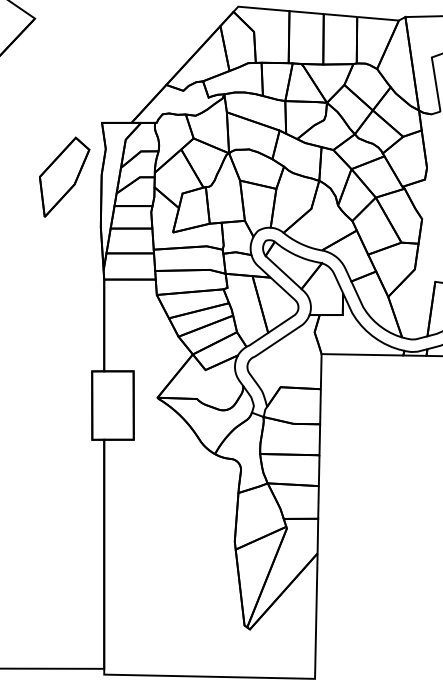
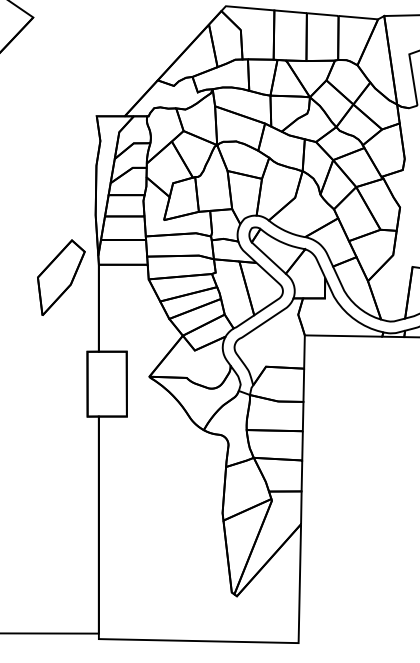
part: (64, 176) -> (61, 277), moved

